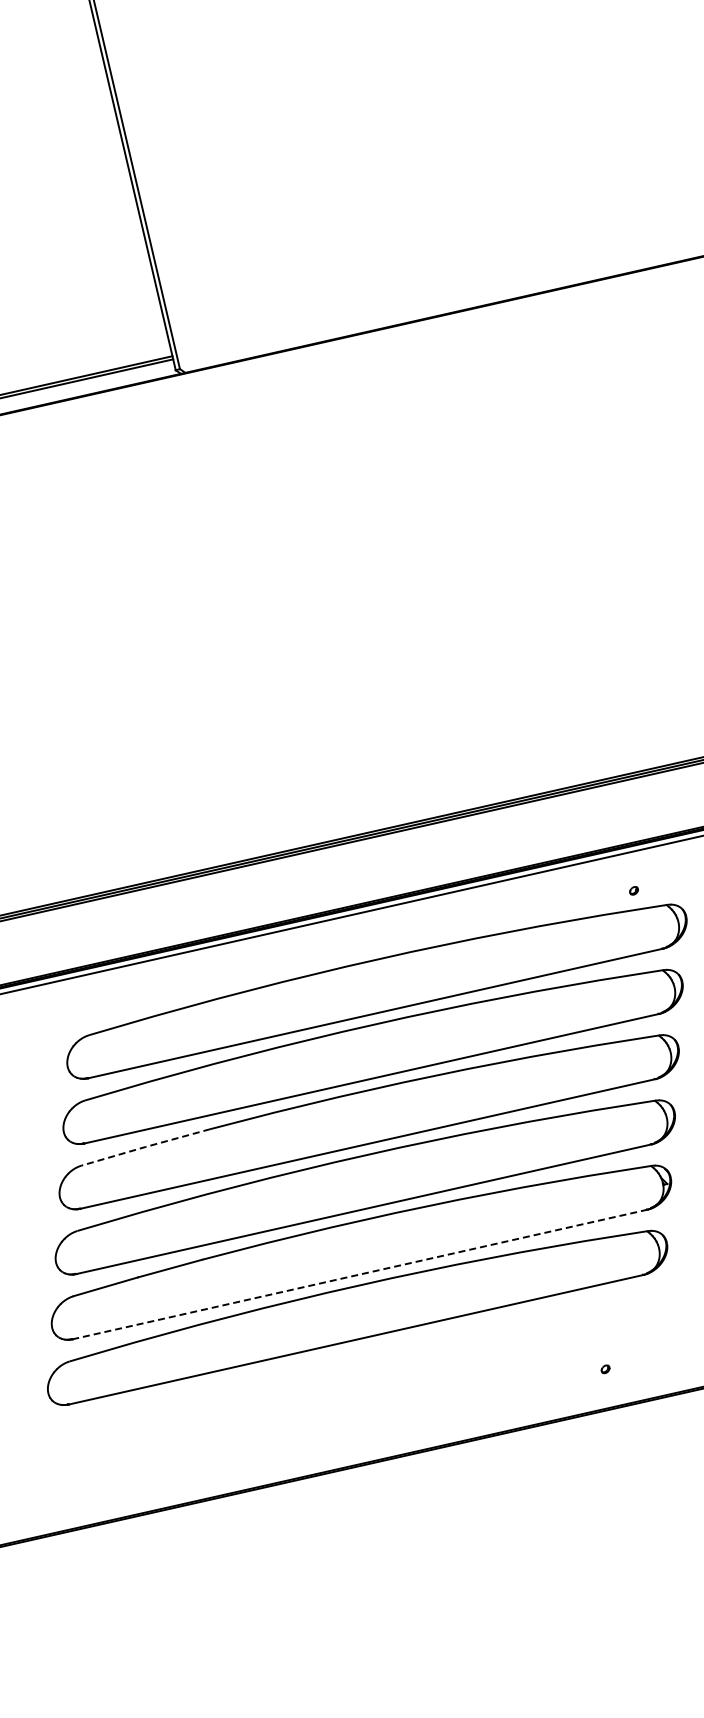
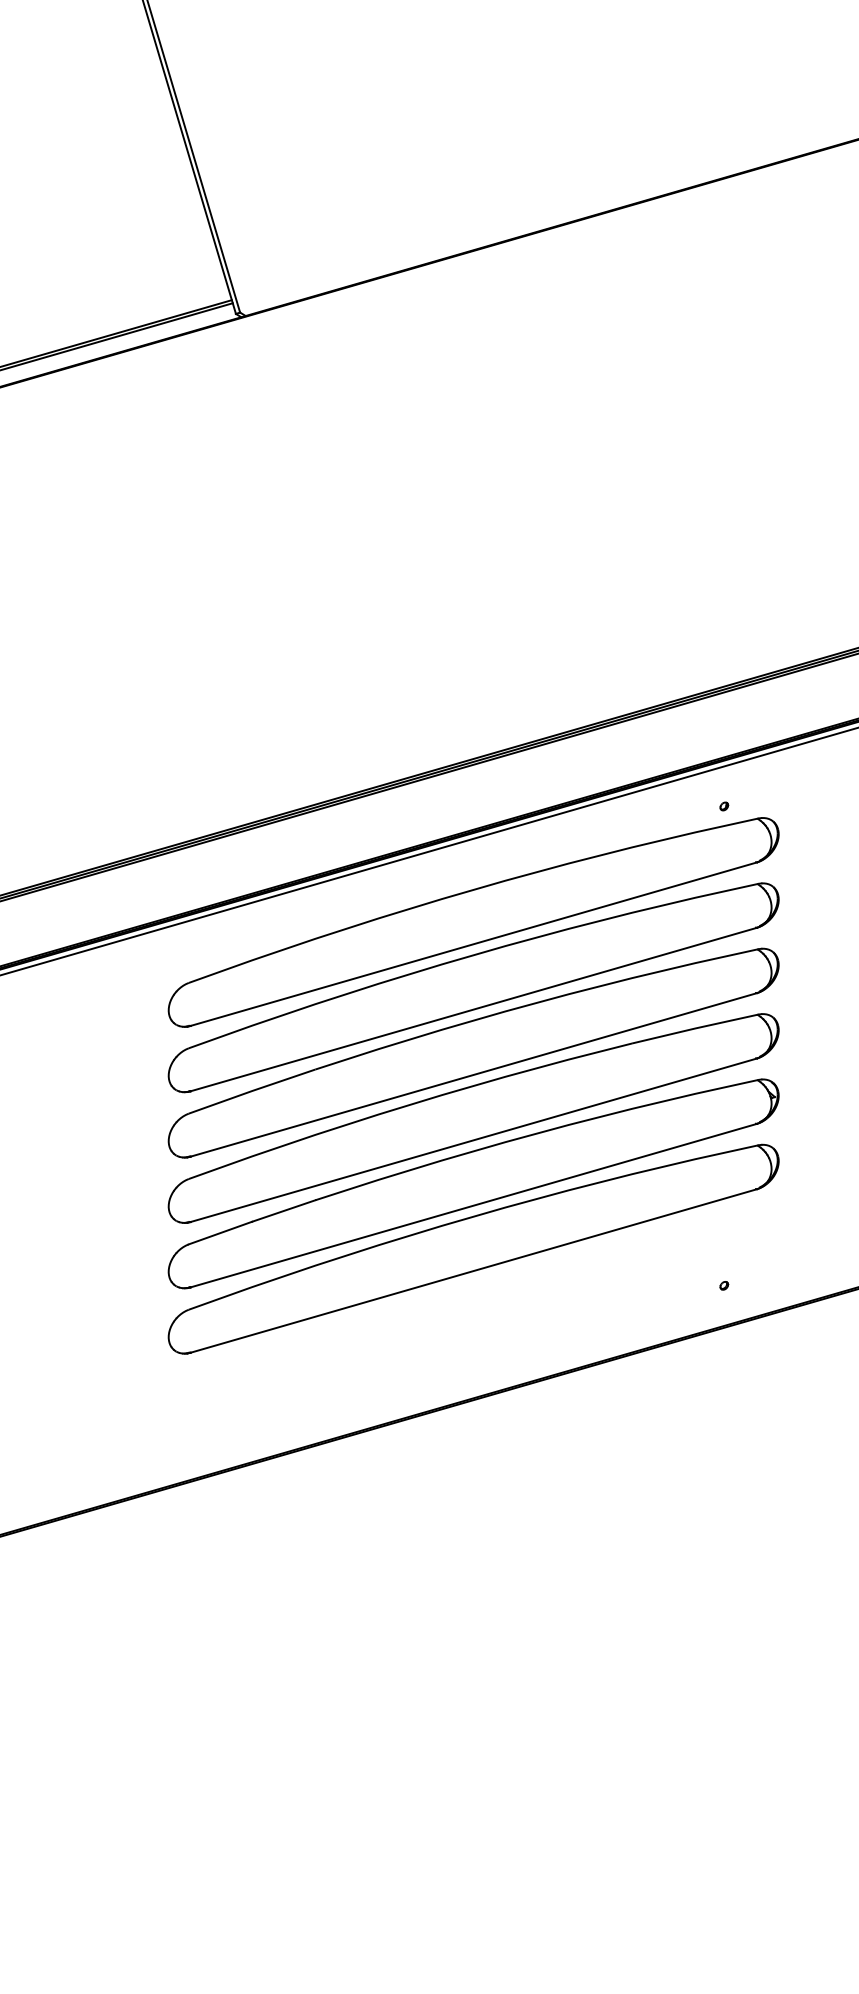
line: (146, 1147) -> (252, 1091), dashed -> solid
line: (359, 1274) -> (473, 1205), dashed -> solid

